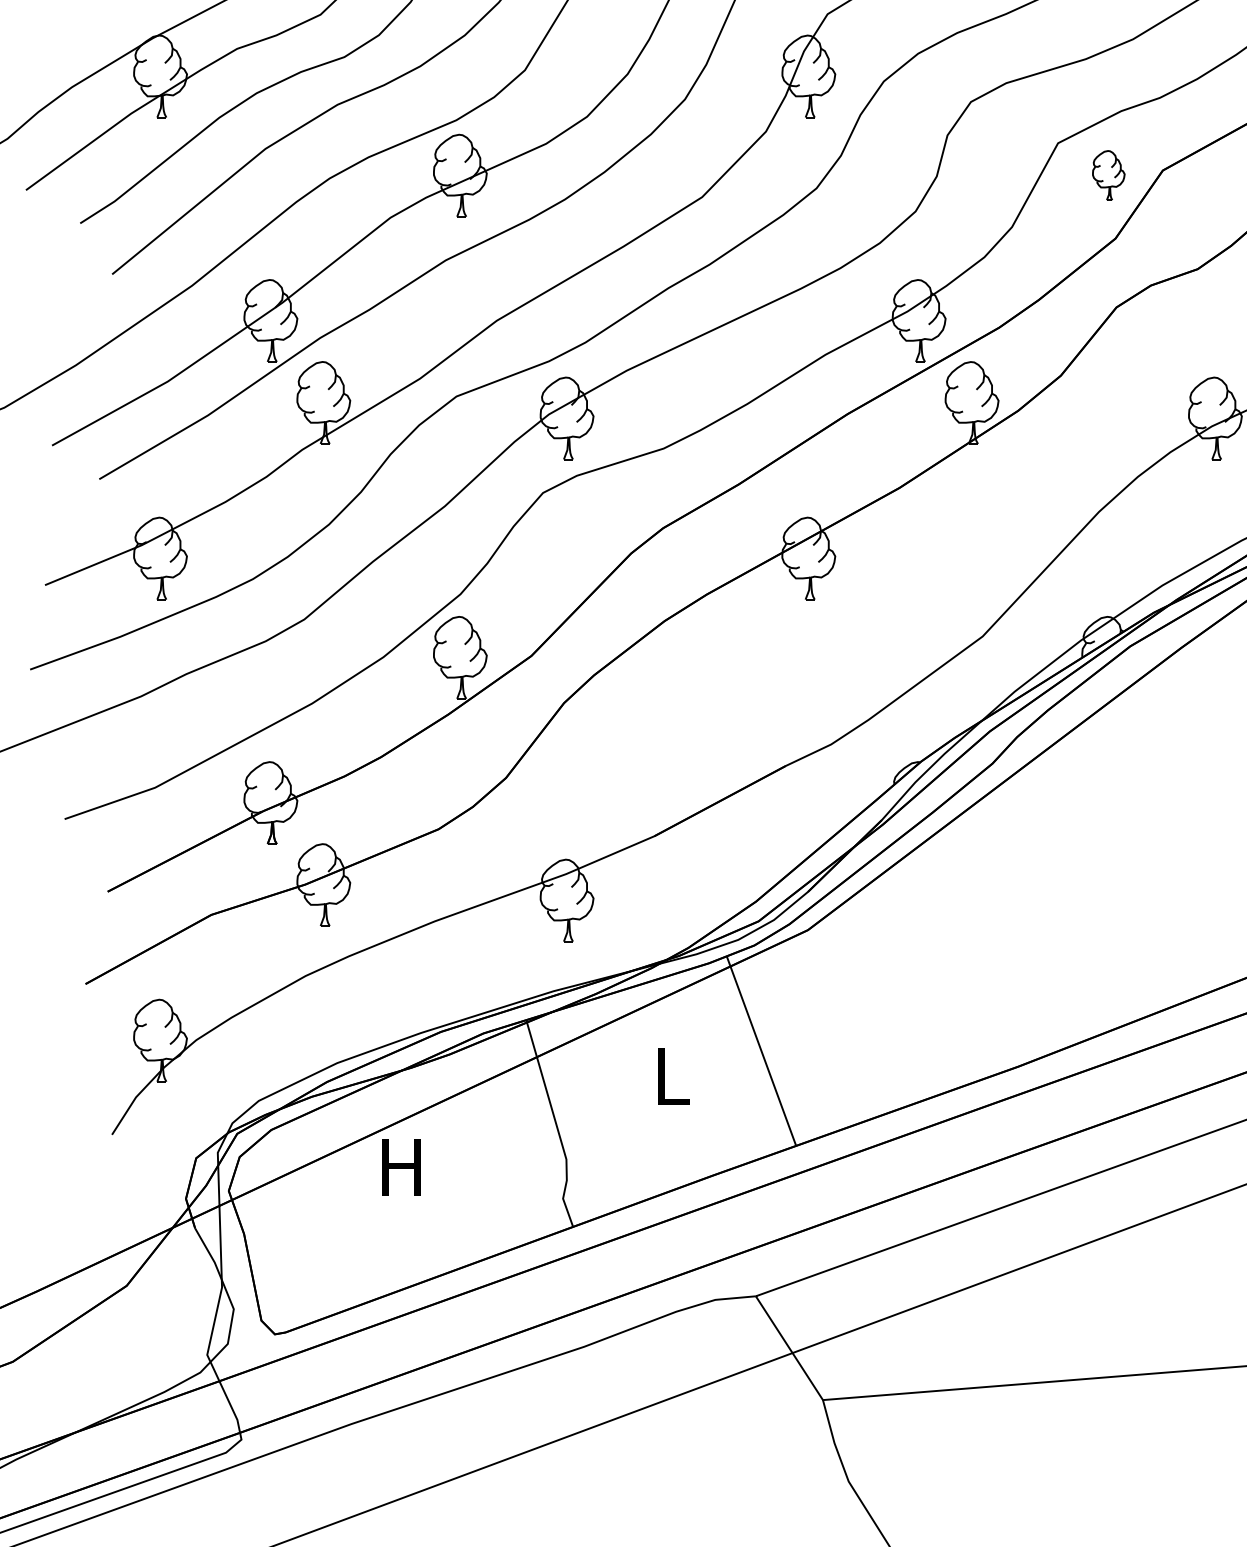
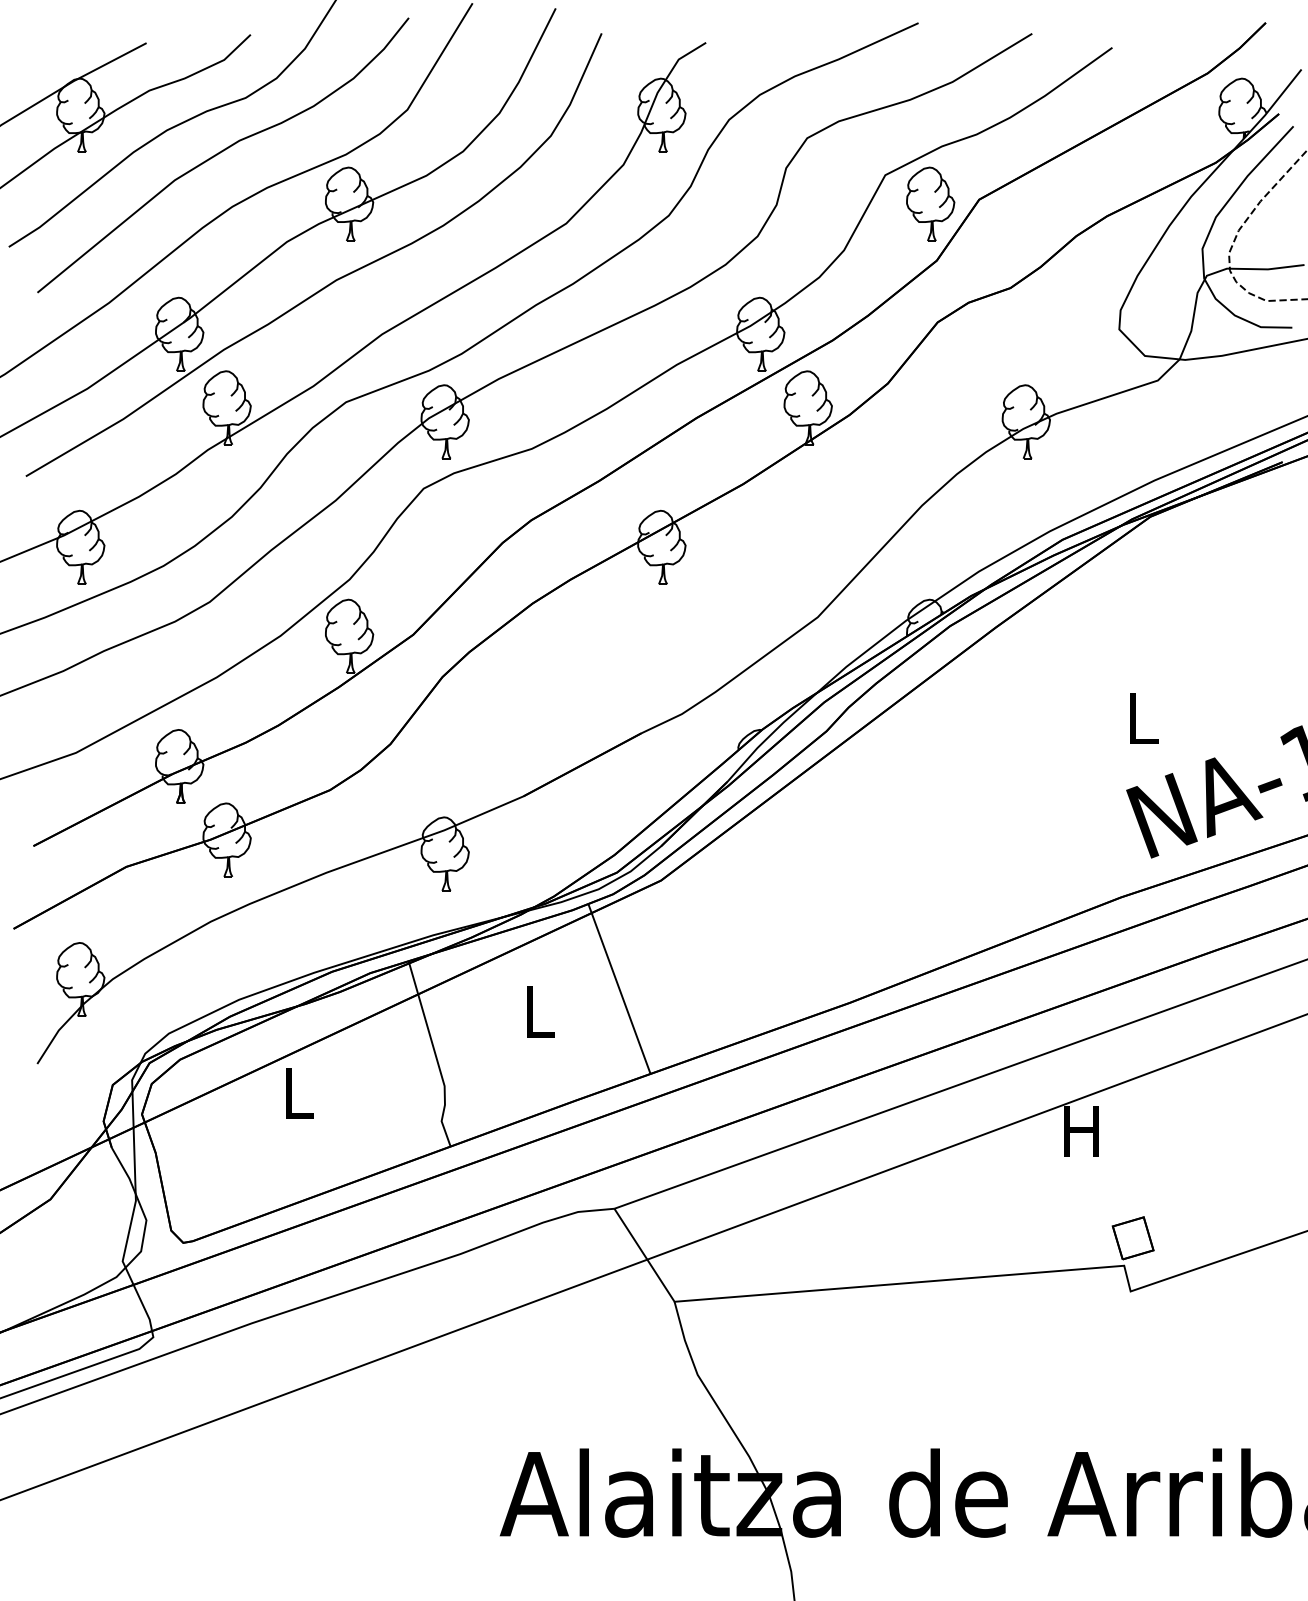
part: (1108, 174) -> (930, 203), size x1.67
text: (401, 1167) -> (296, 1093), H -> L

